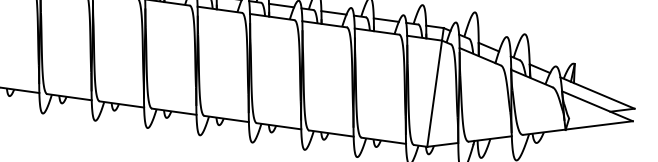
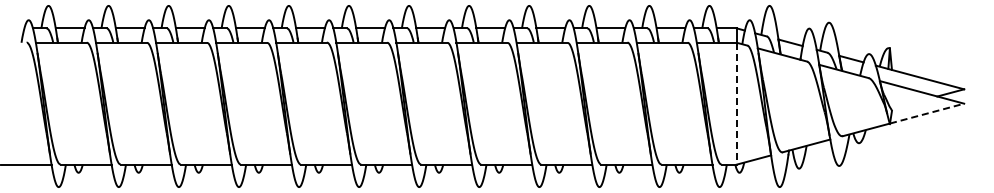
line: (434, 93) -> (736, 103), solid -> dashed
line: (599, 125) -> (927, 113), solid -> dashed

